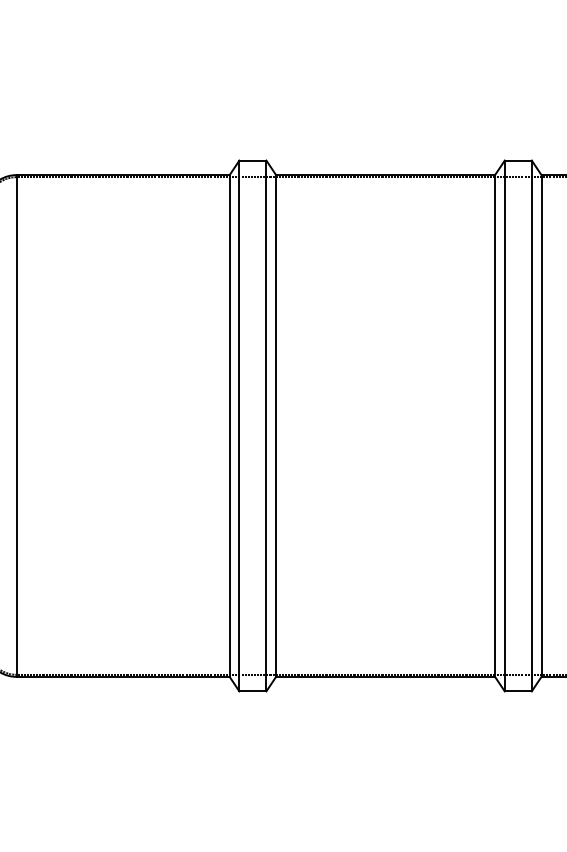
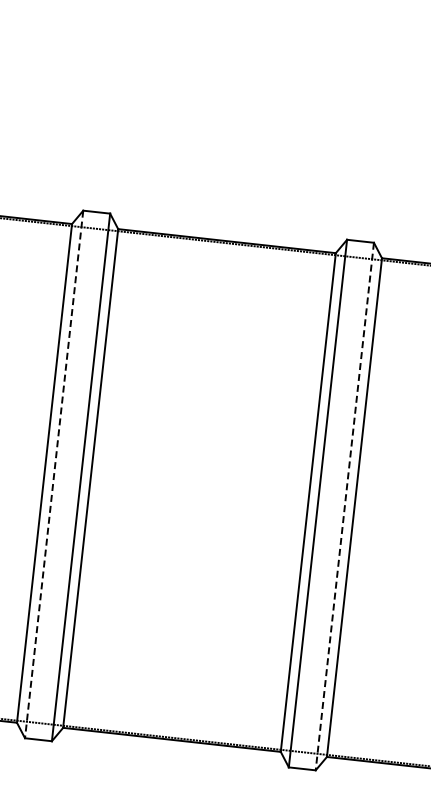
line: (239, 426) -> (54, 474), solid -> dashed
line: (531, 426) -> (344, 507), solid -> dashed

